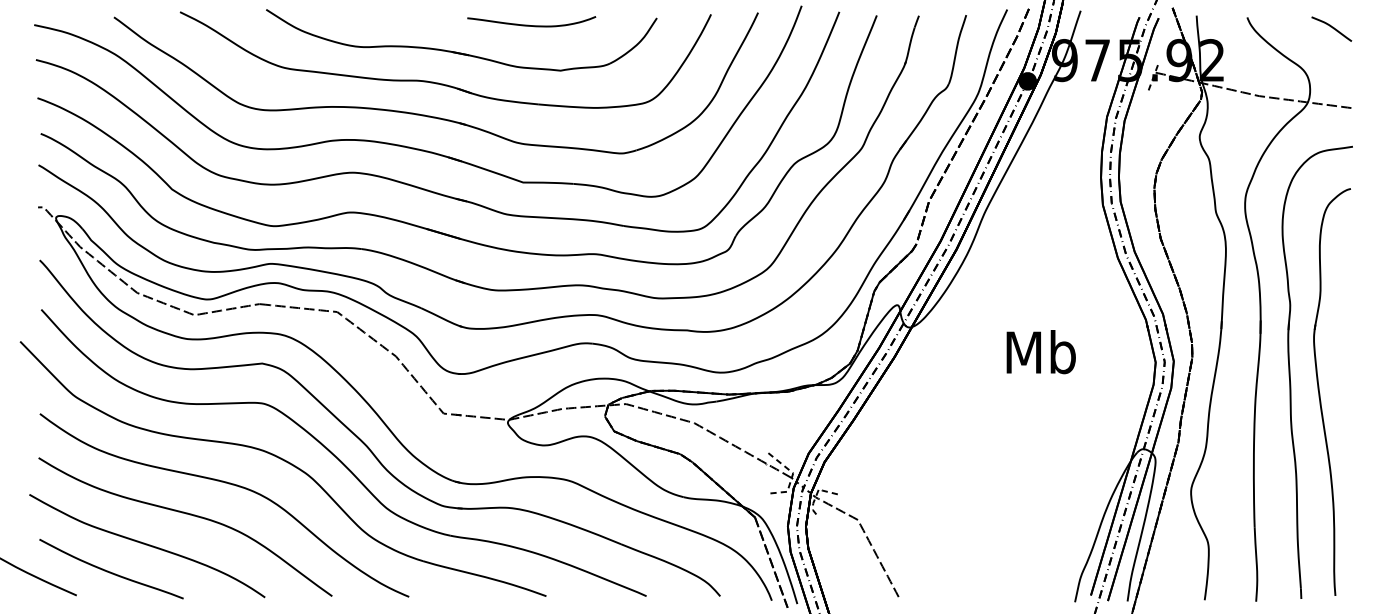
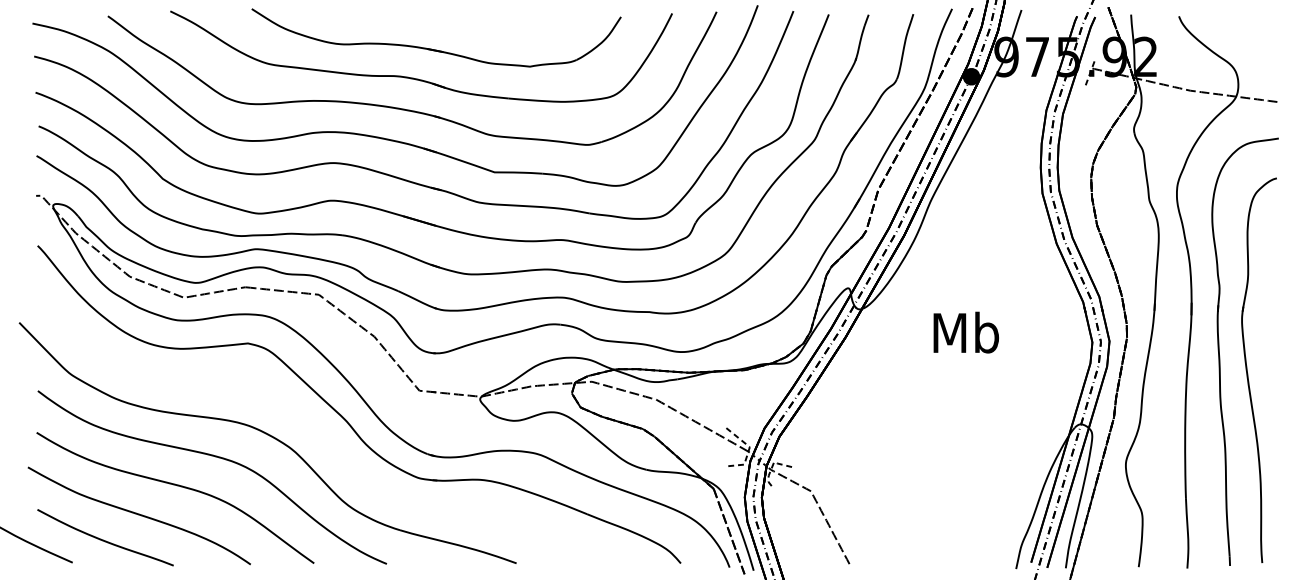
curve: (531, 25) -> (502, 23), removed
curve: (1331, 27) -> (1258, 25), removed
text: (1040, 352) -> (965, 333), moved
part: (339, 458) -> (321, 433), removed

